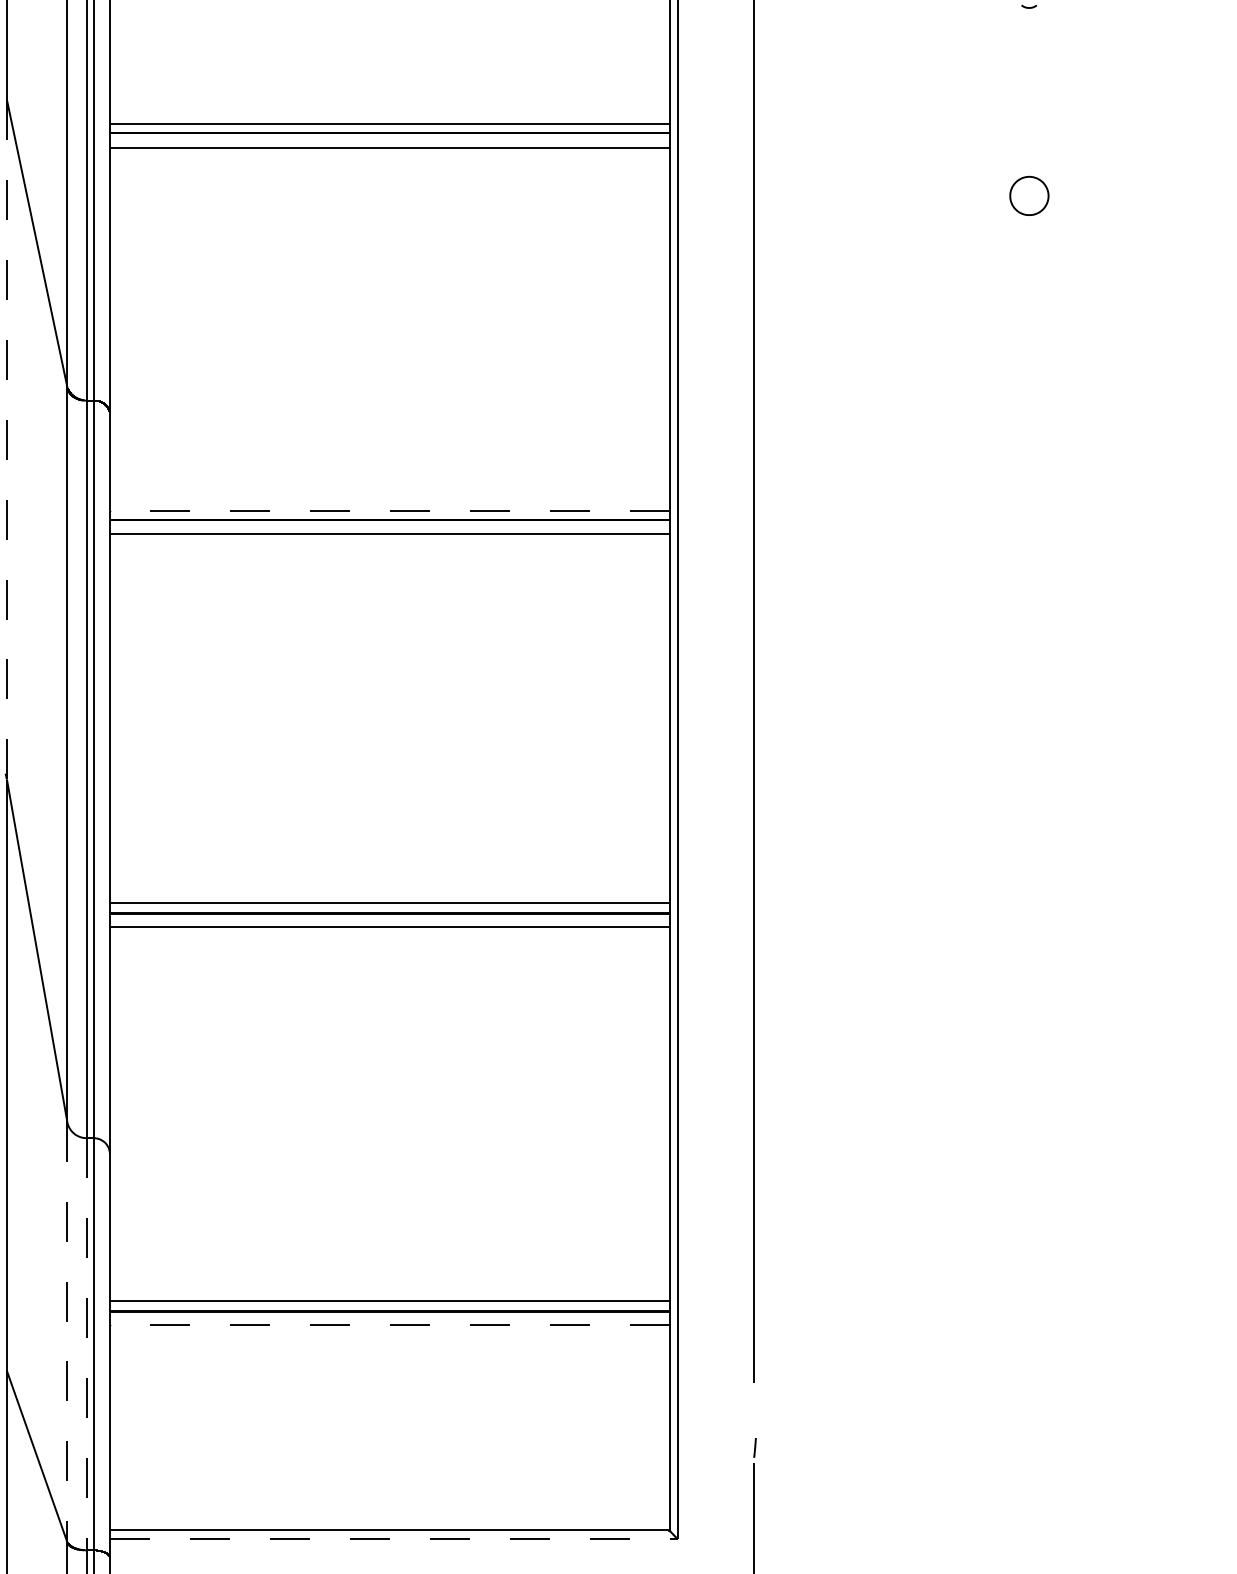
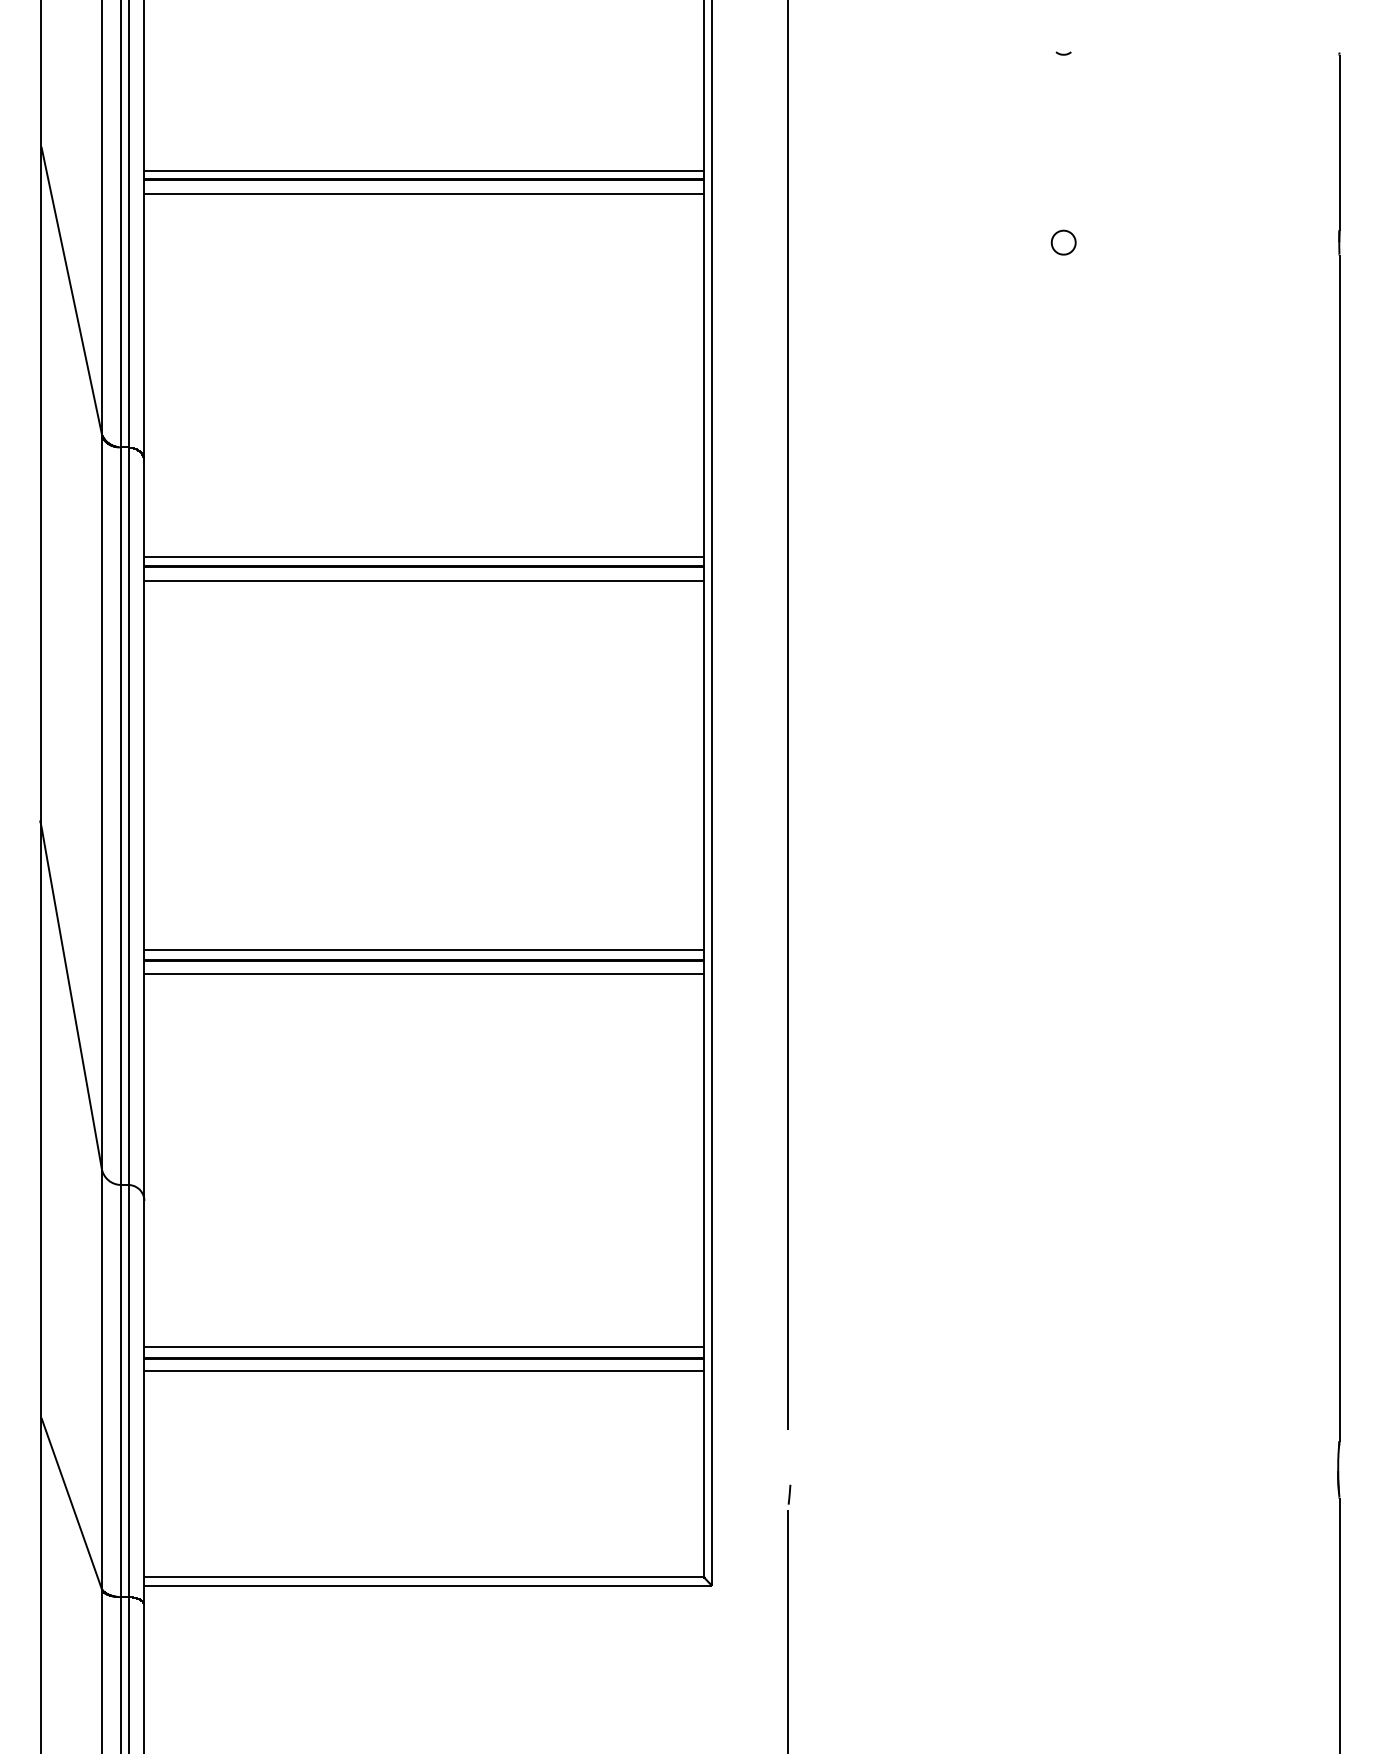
part: (1029, 195) -> (1063, 242), size x0.62
line: (7, 439) -> (41, 486), dashed -> solid
line: (390, 510) -> (424, 557), dashed -> solid
line: (390, 1324) -> (424, 1371), dashed -> solid
line: (67, 1332) -> (101, 1379), dashed -> solid
line: (87, 1344) -> (121, 1391), dashed -> solid
line: (394, 1538) -> (428, 1585), dashed -> solid

